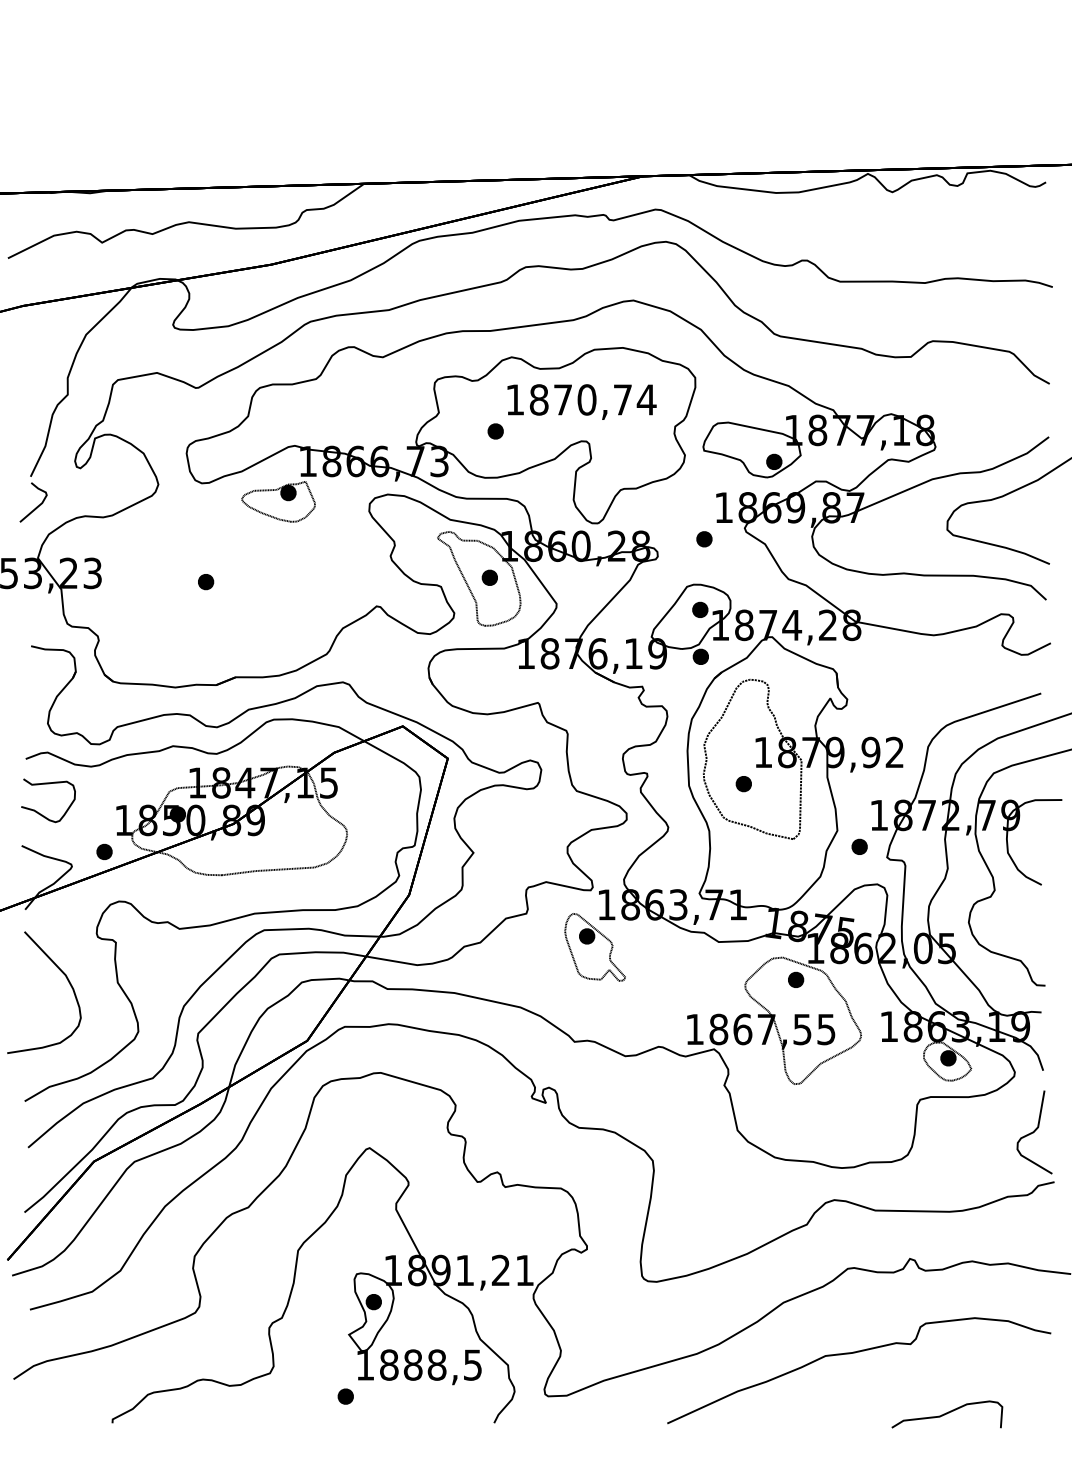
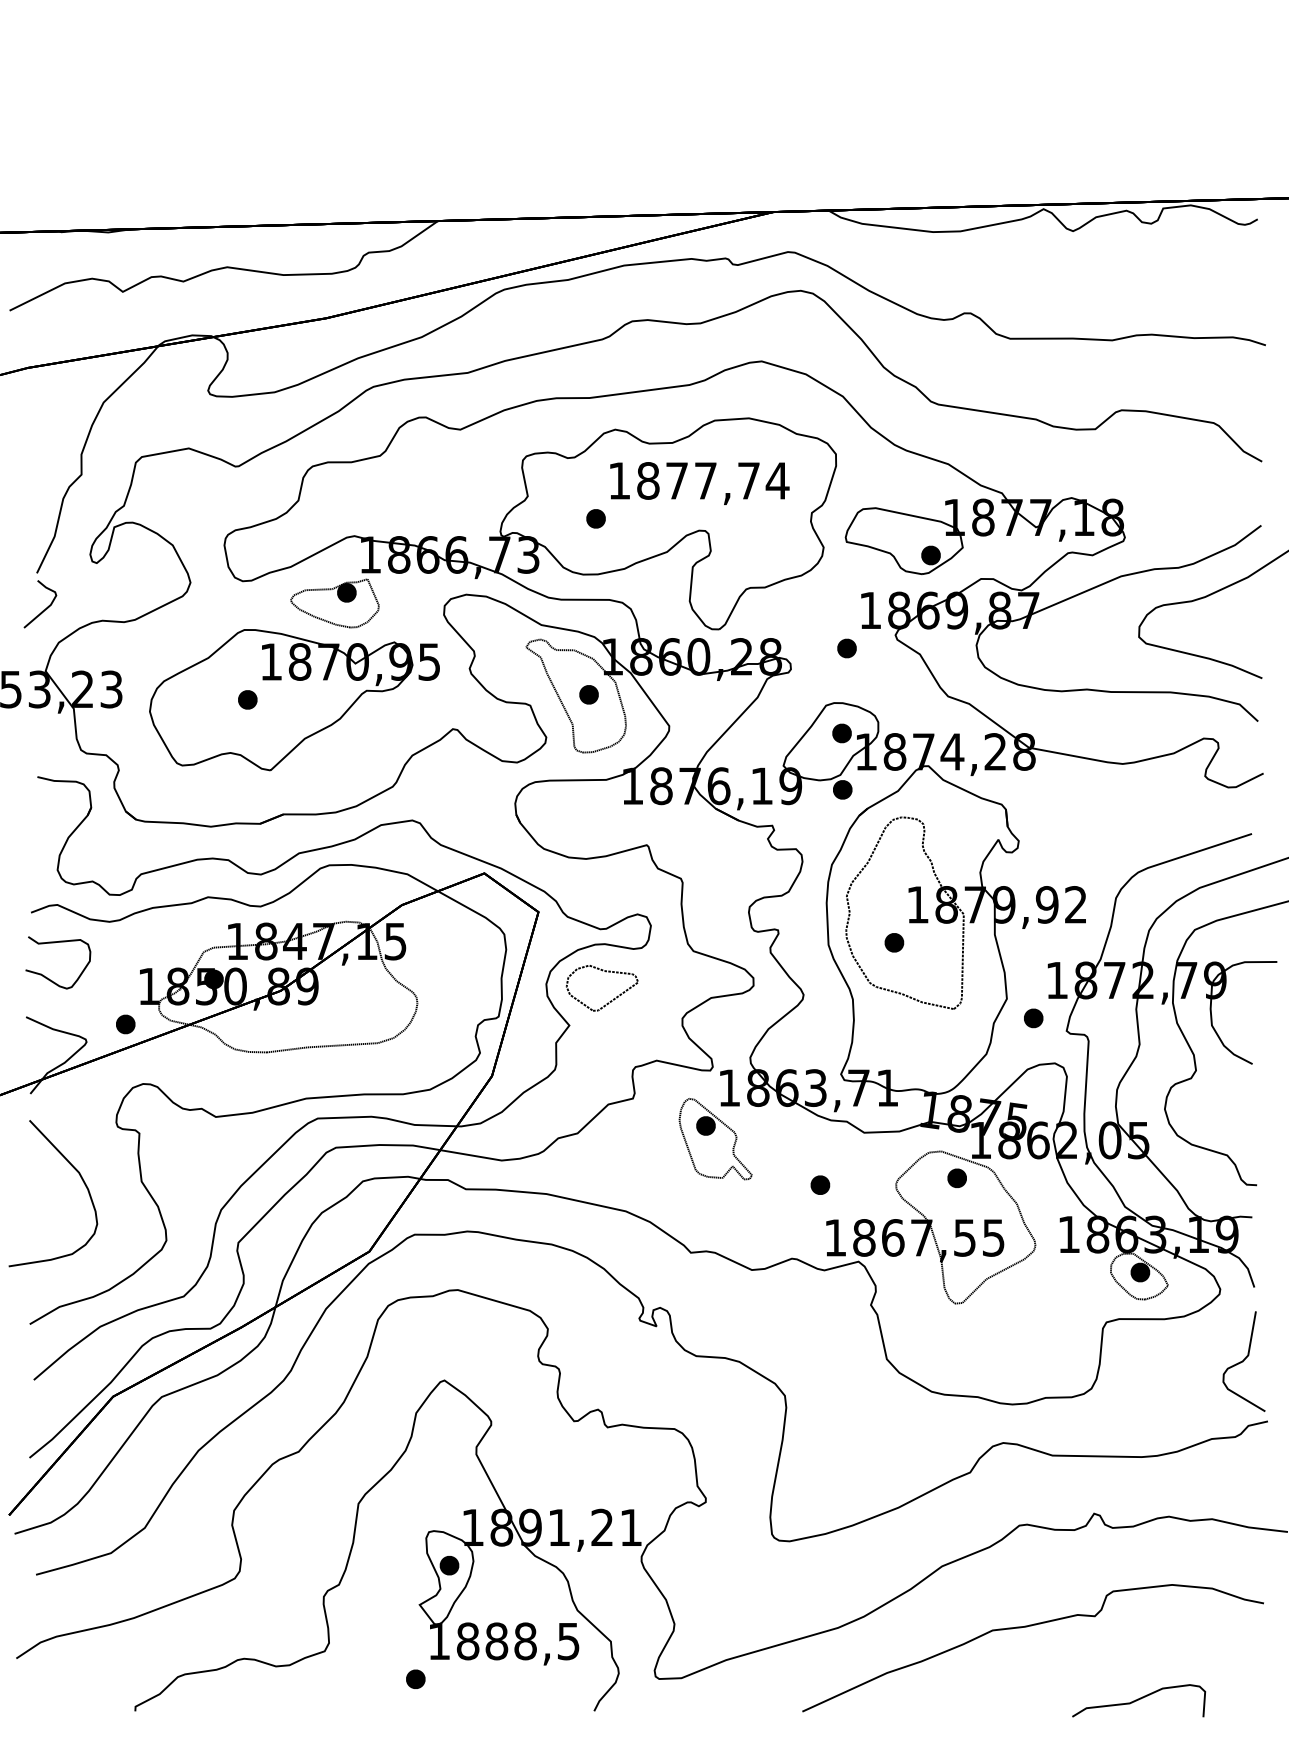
text: (586, 399) -> (705, 480), 1870,74 -> 1877,74
part: (244, 582) -> (294, 700), added
part: (507, 832) -> (610, 1000), added
part: (682, 985) -> (820, 1184), added

